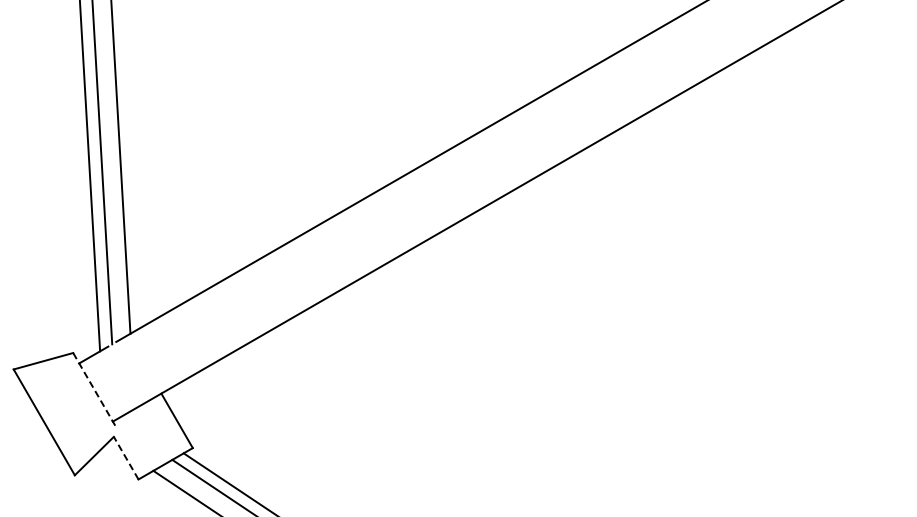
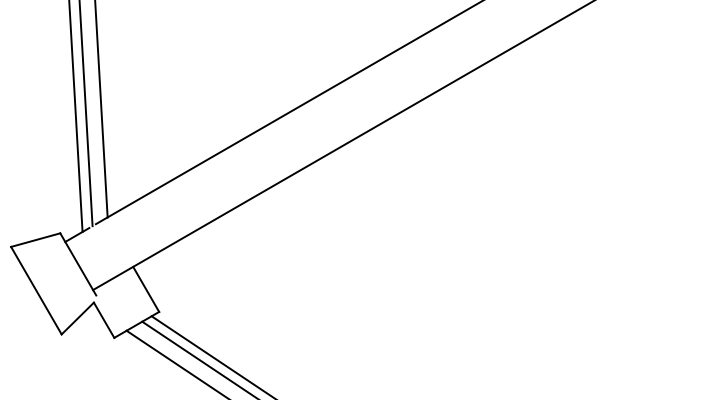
line: (95, 391) -> (78, 265), dashed -> solid
line: (126, 458) -> (104, 320), dashed -> solid

